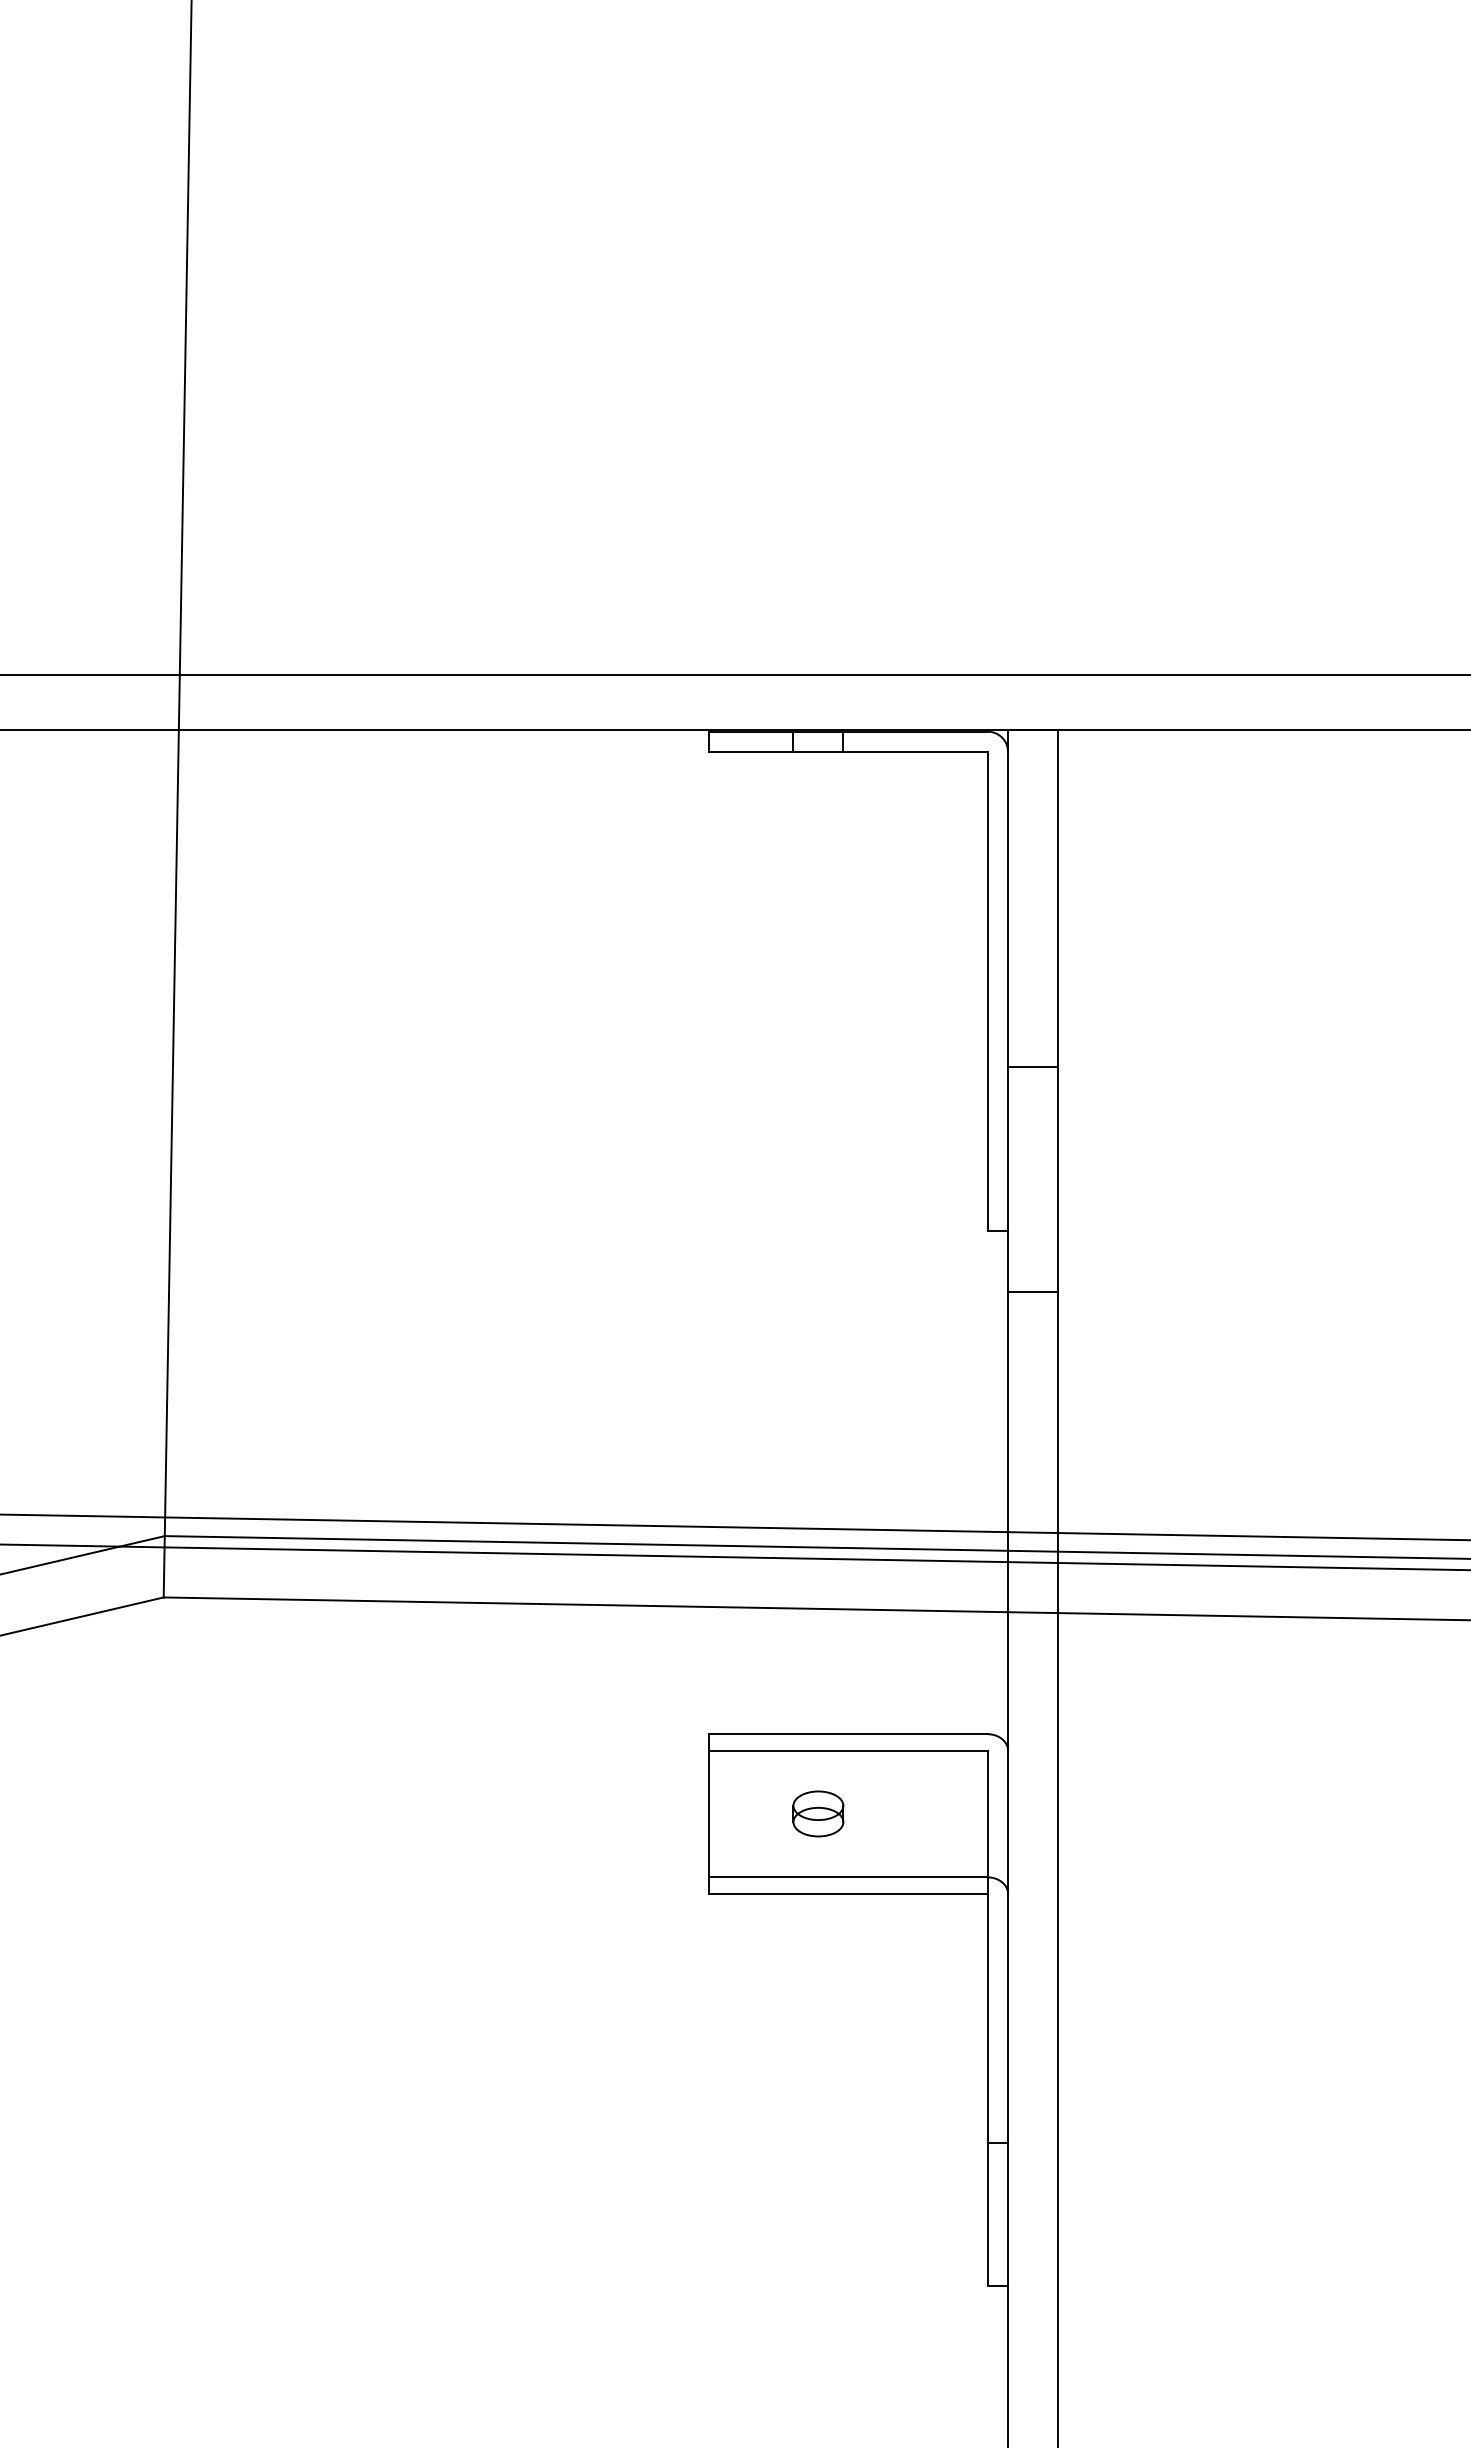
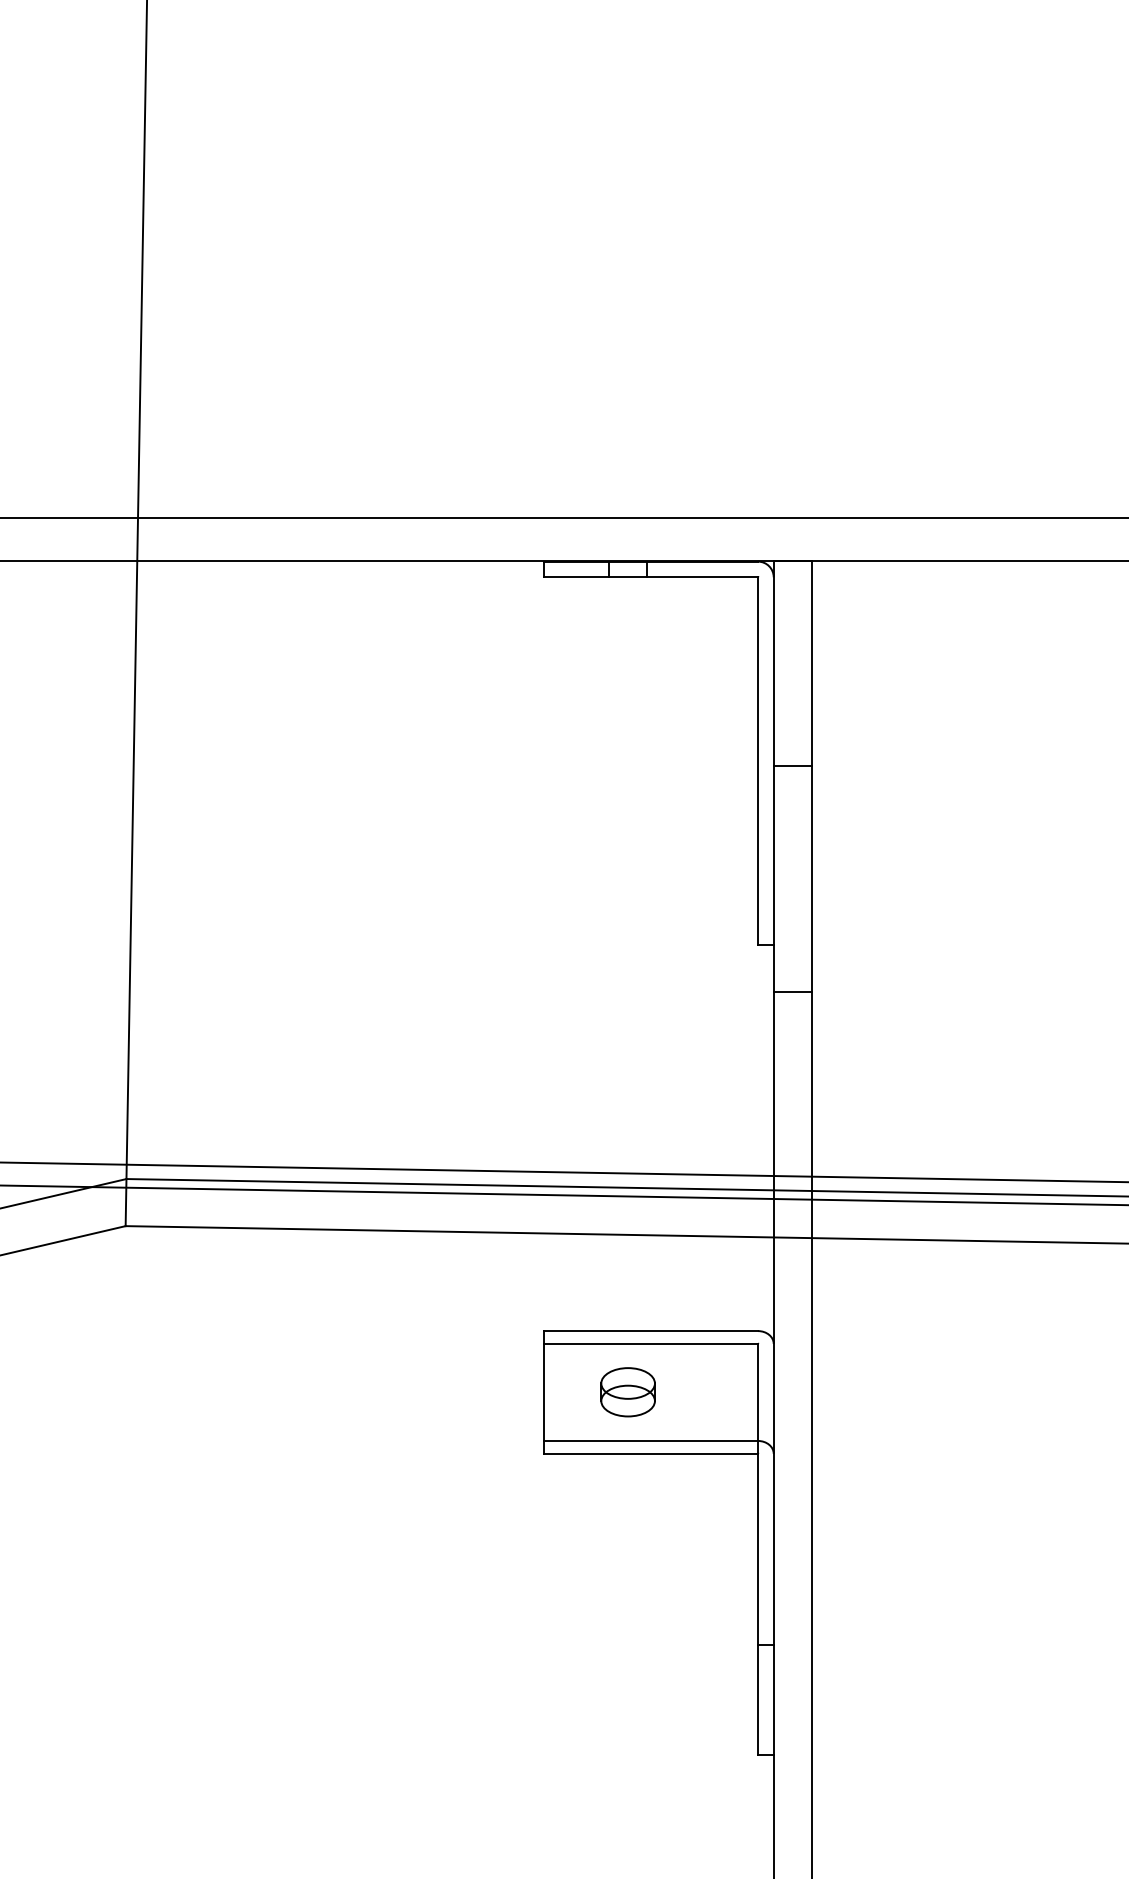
line: (1033, 1067) -> (793, 765), moved
part: (818, 1813) -> (628, 1391), size x1.4

